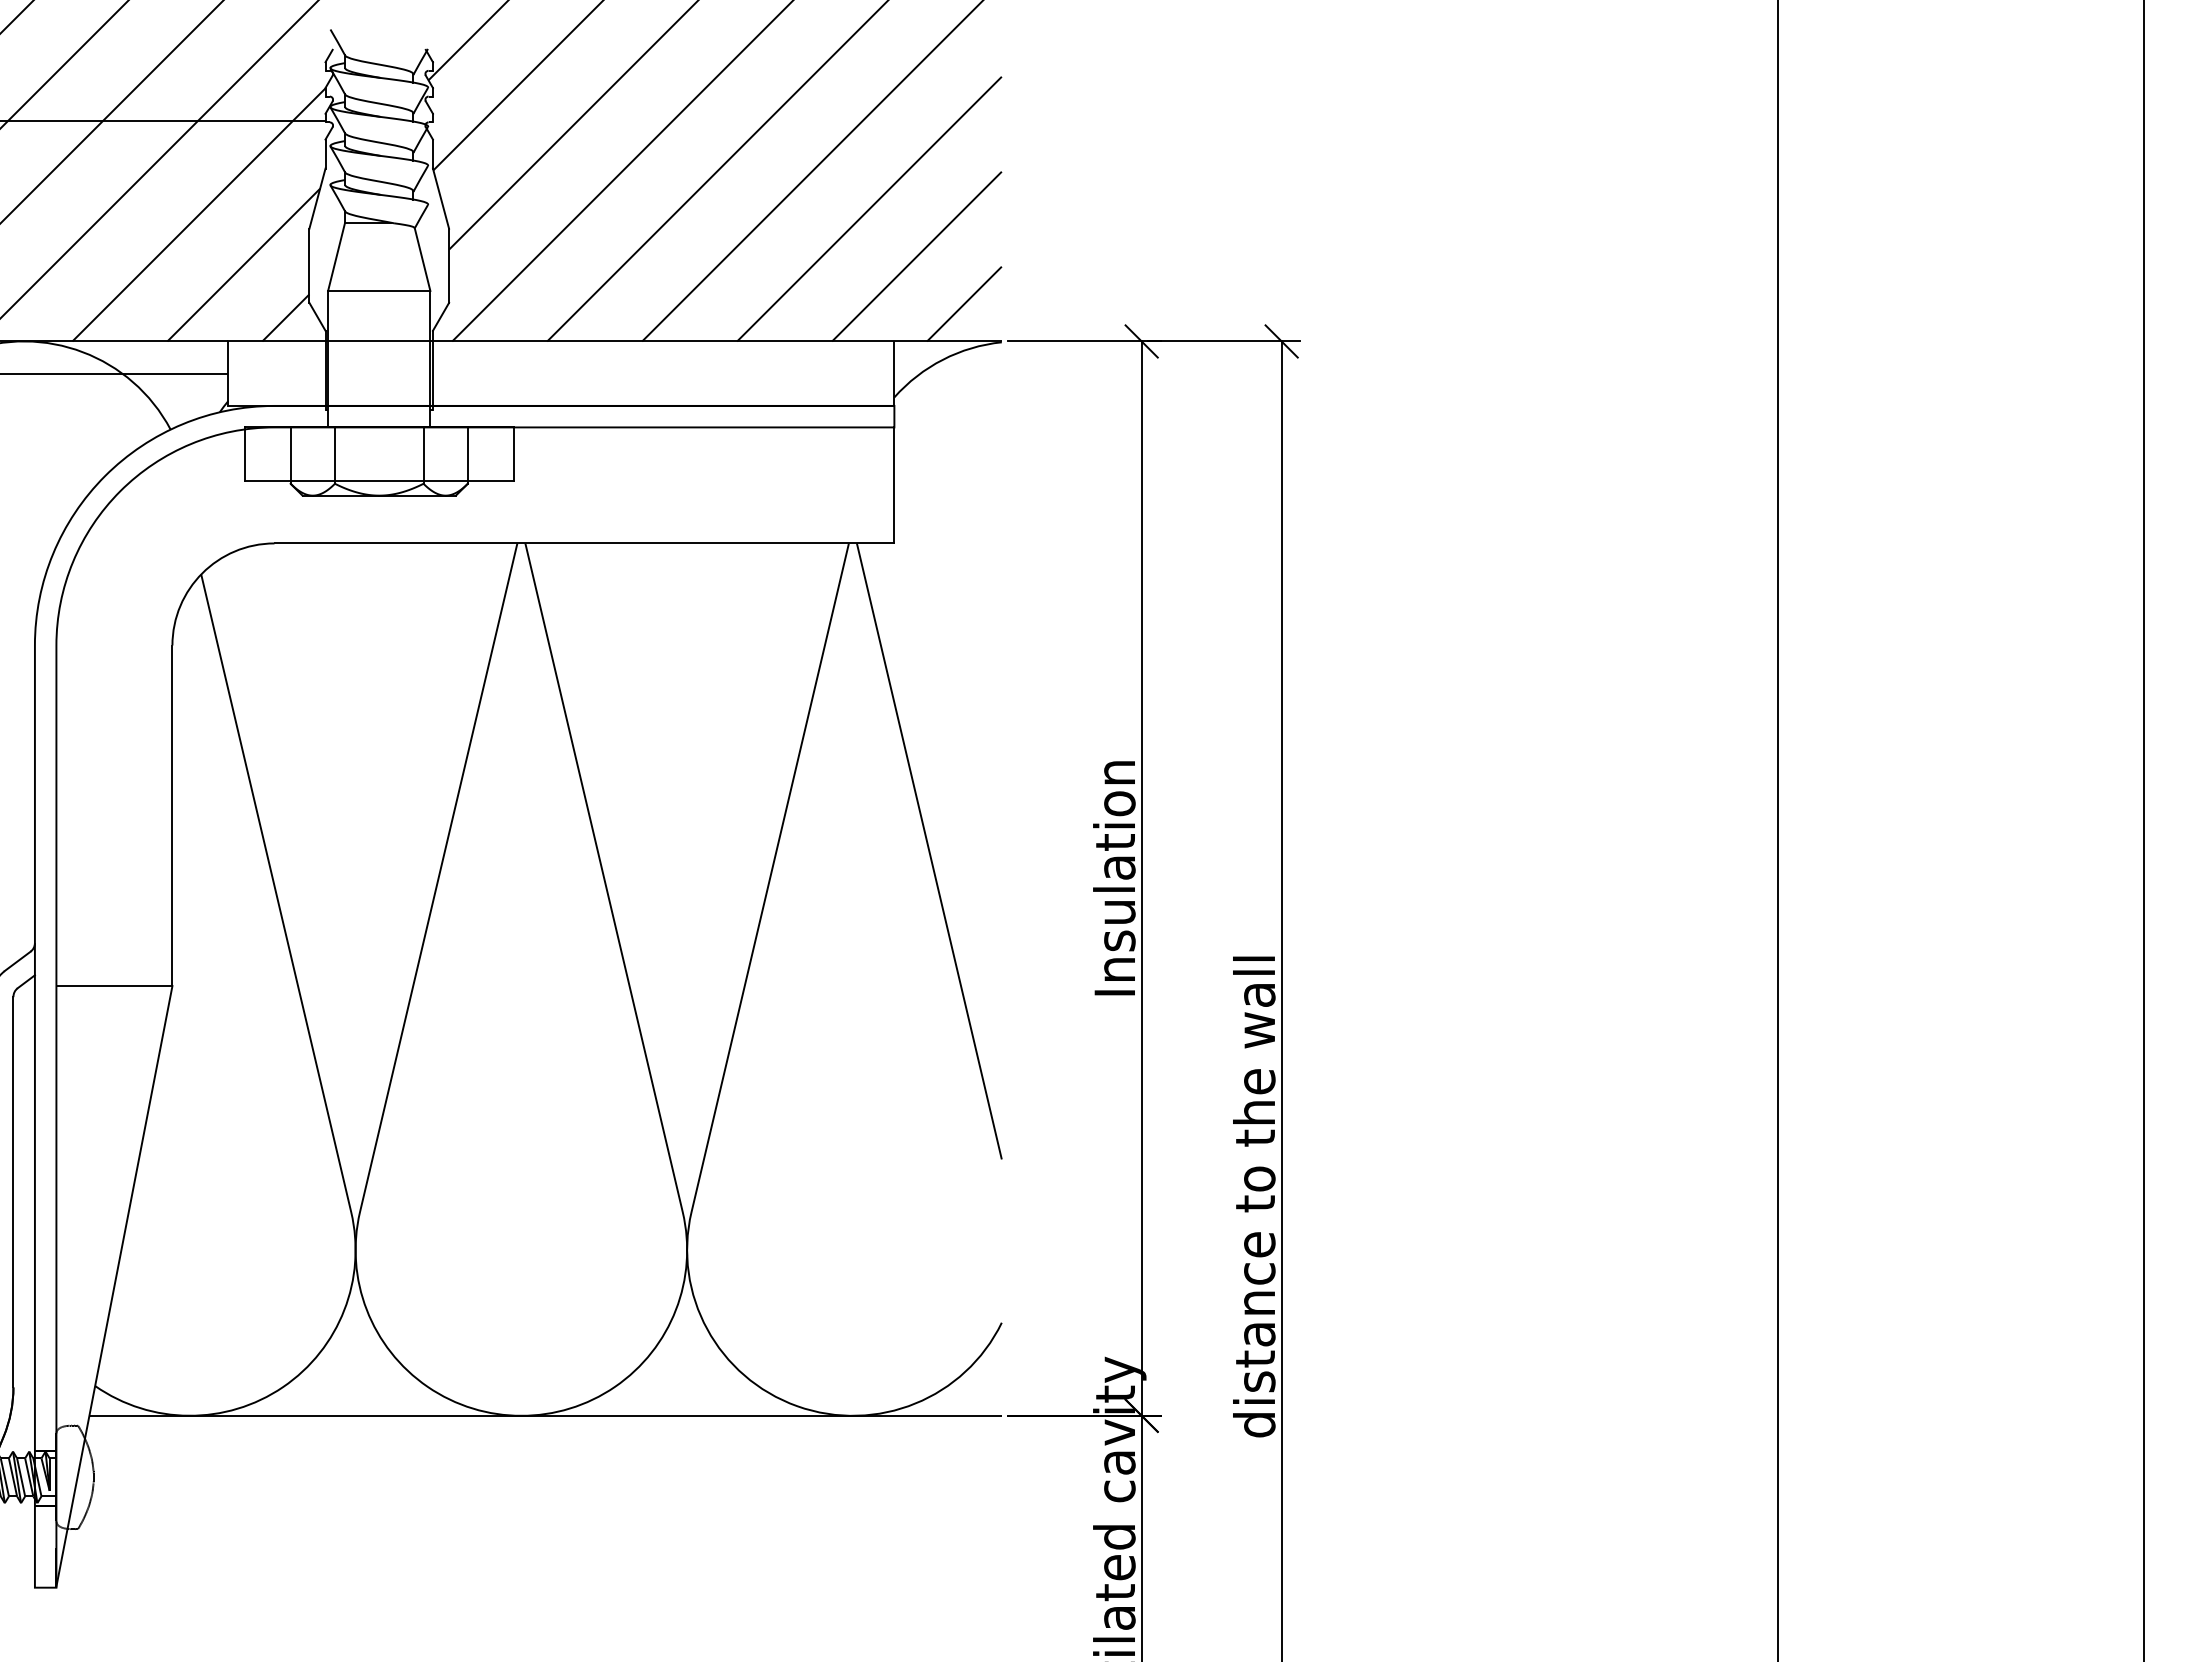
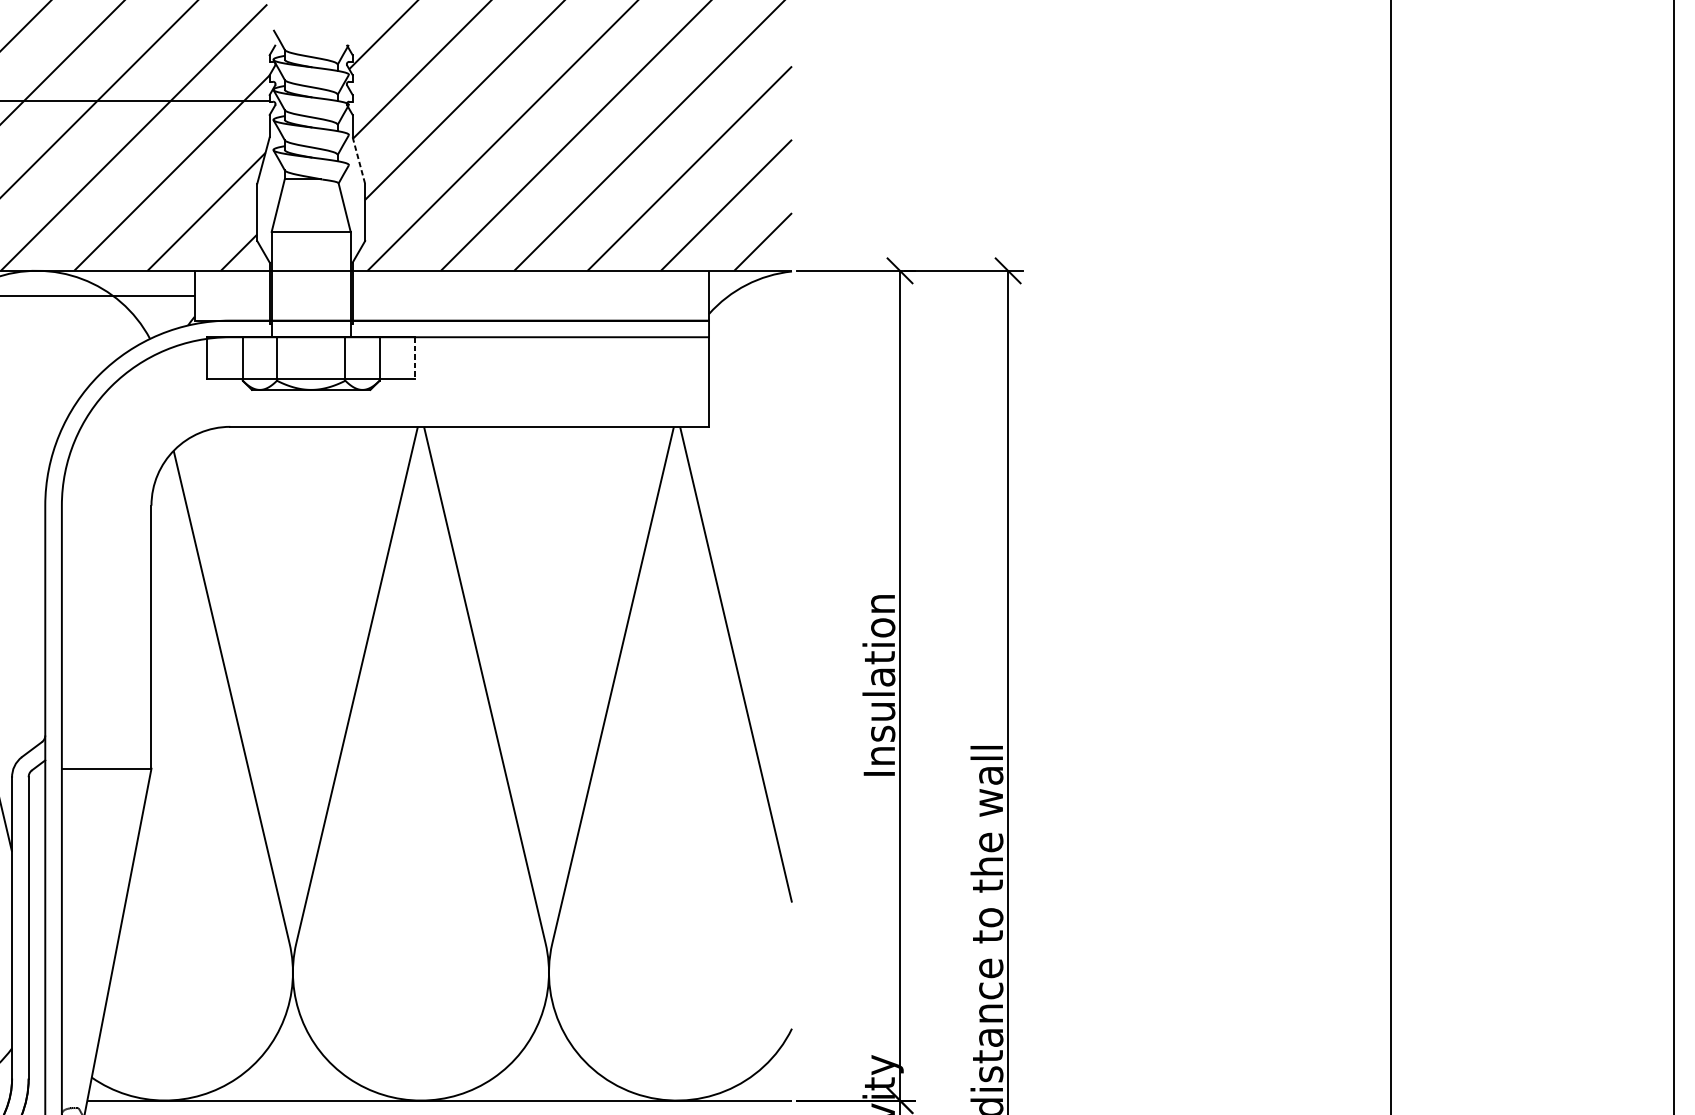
line: (441, 199) -> (359, 161), solid -> dashed
line: (513, 454) -> (414, 358), solid -> dashed

